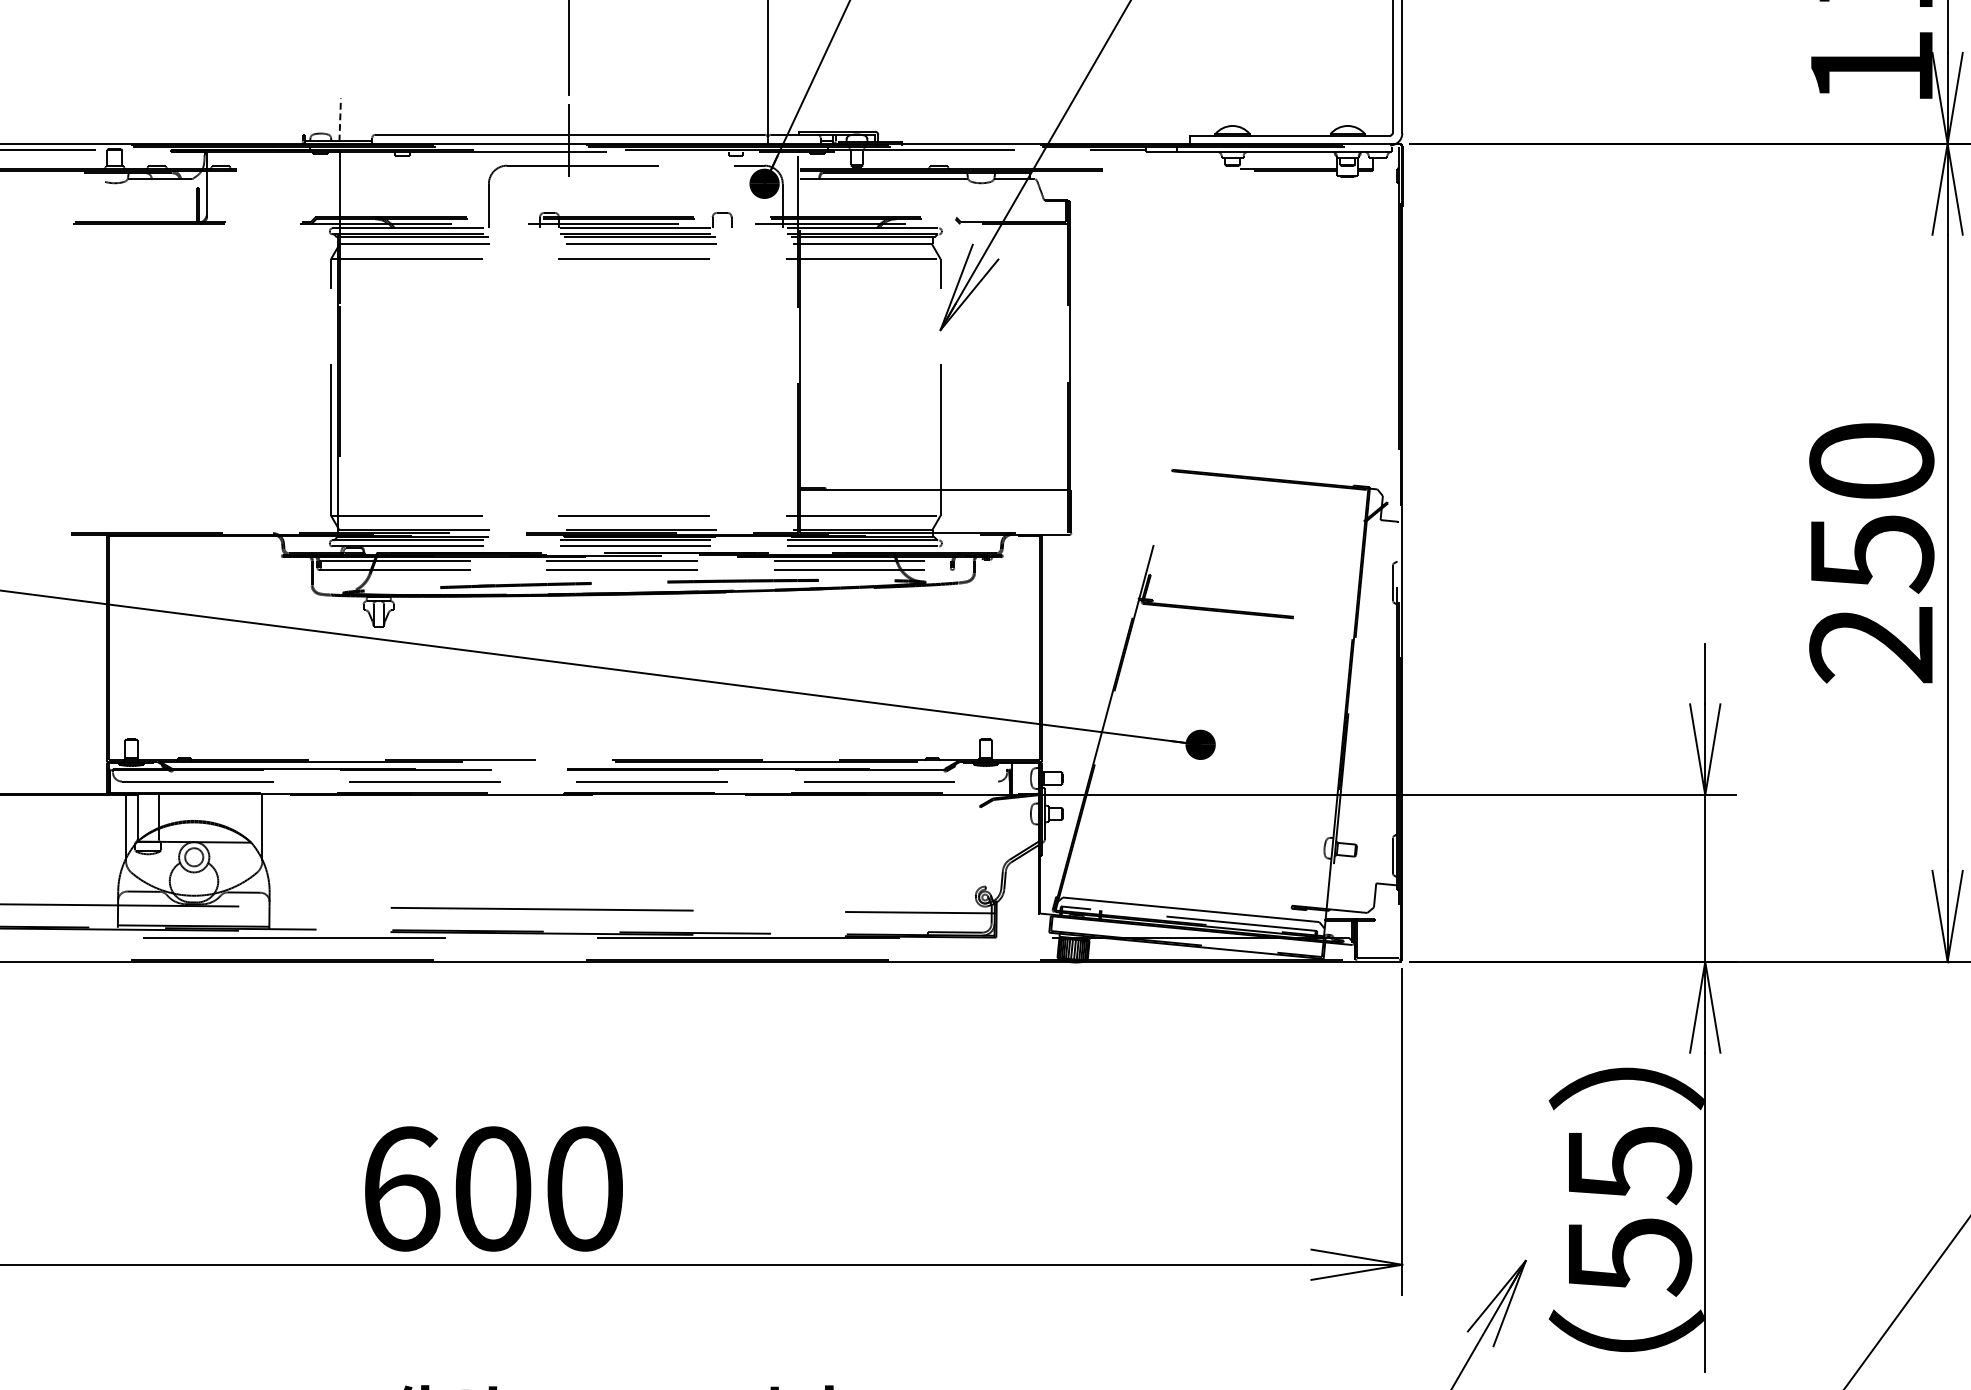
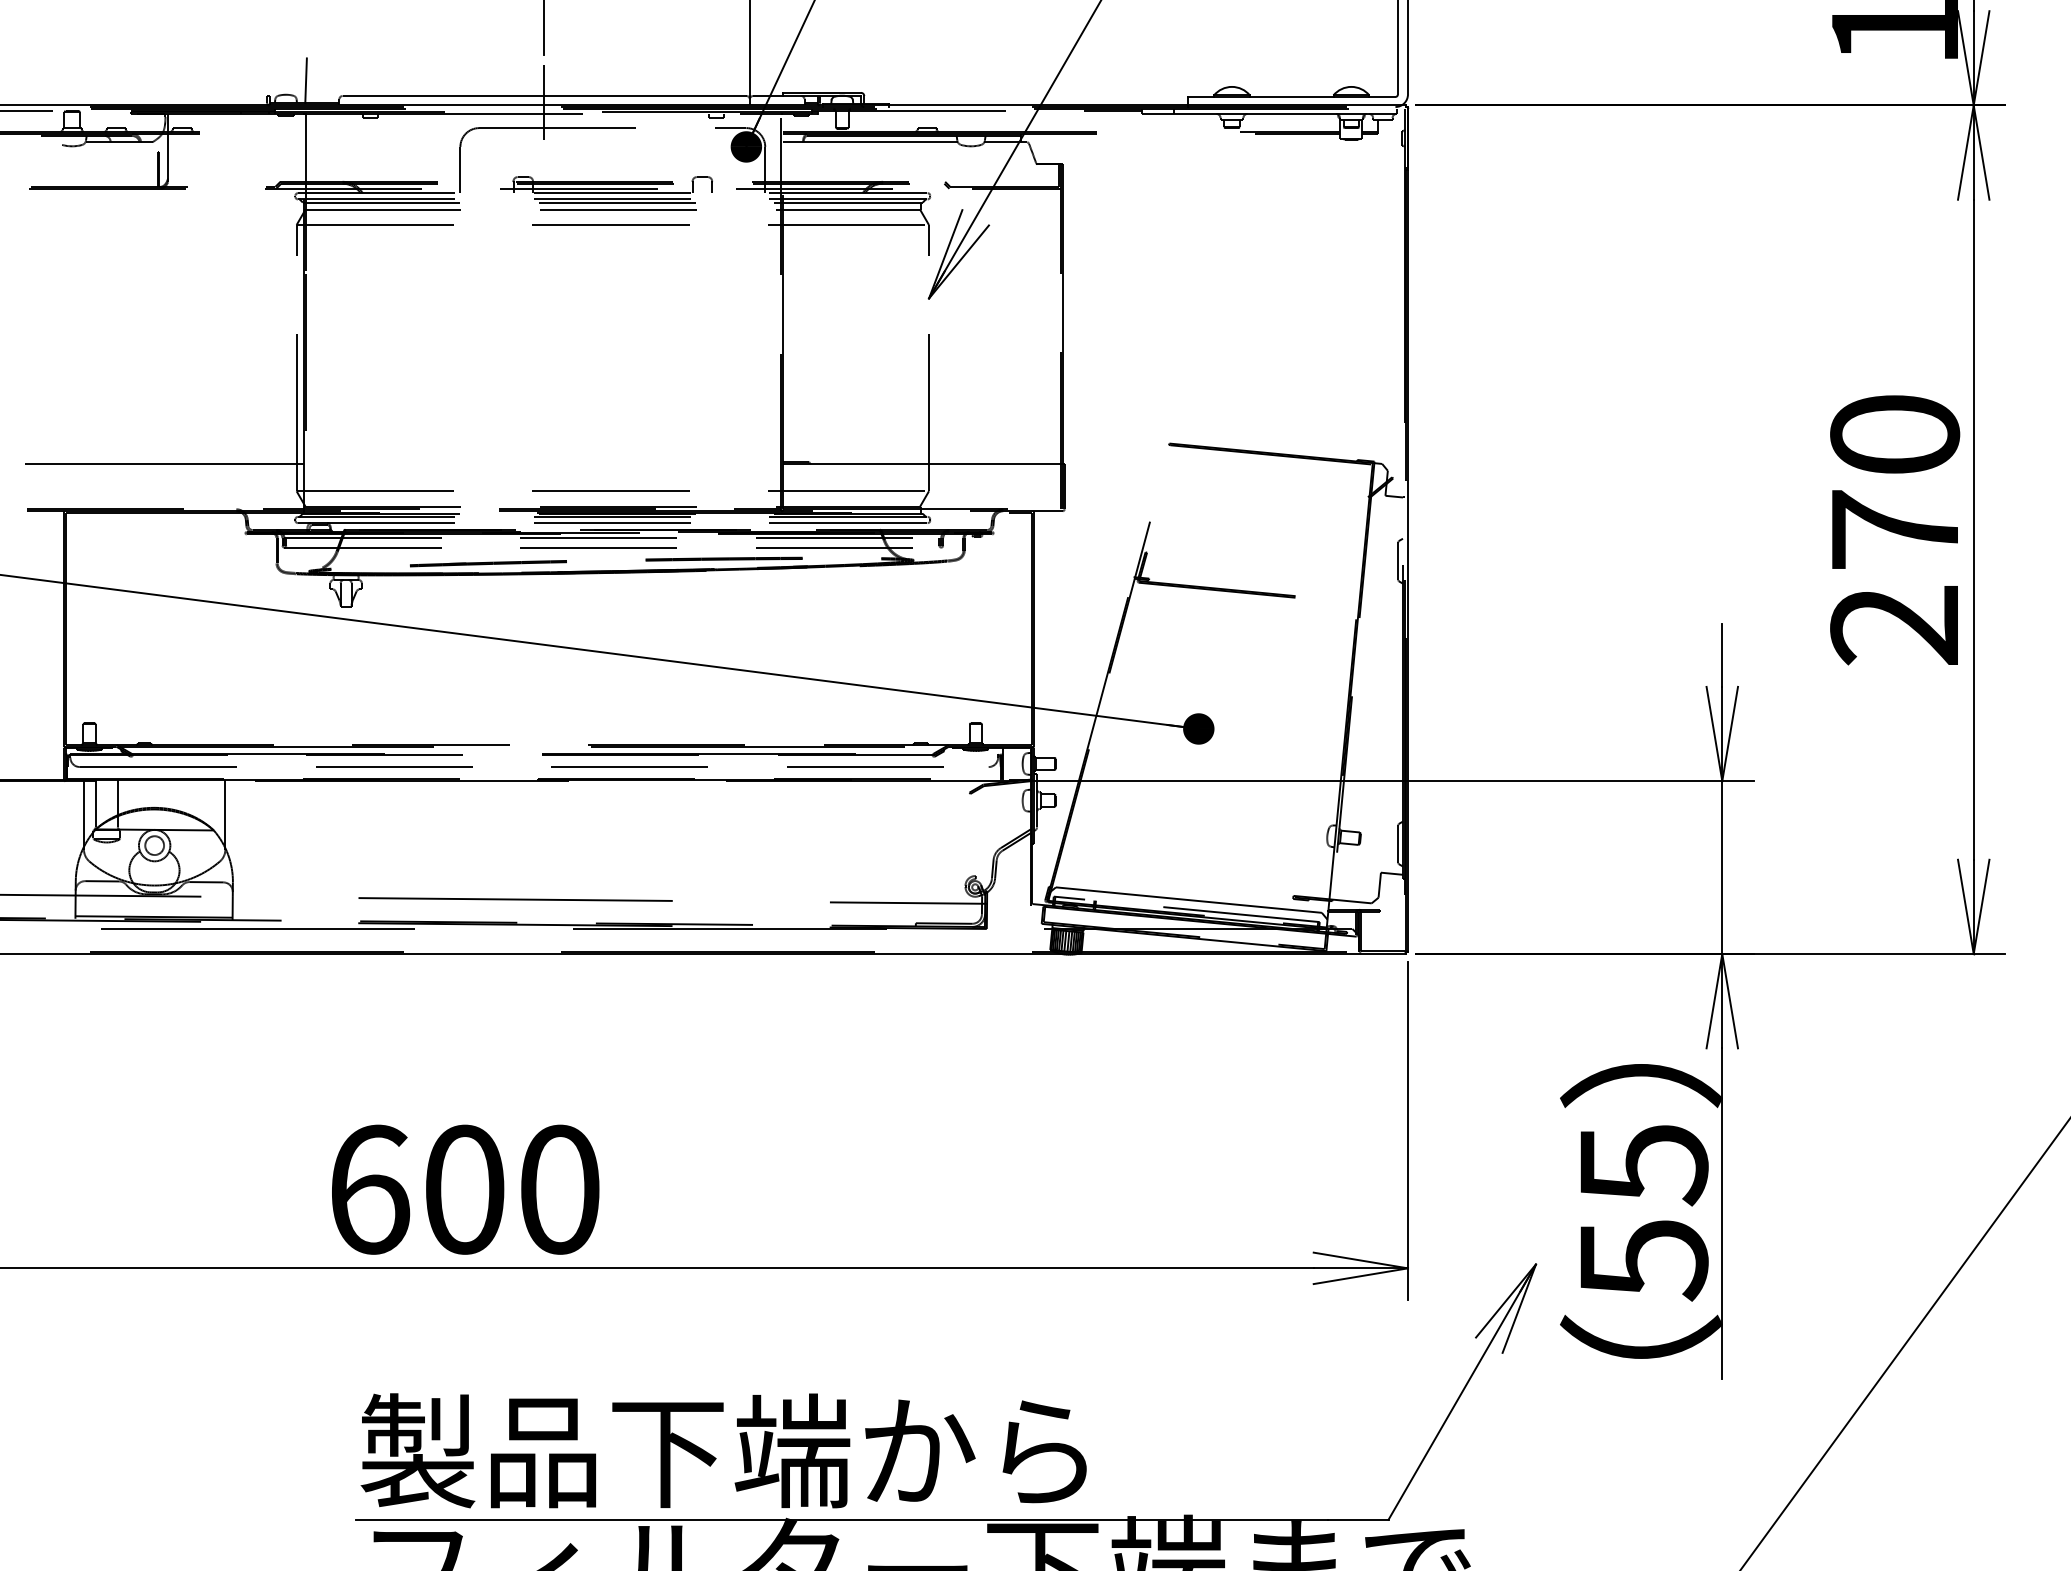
line: (340, 119) -> (306, 80), dashed -> solid
line: (203, 489) -> (164, 464), added
text: (1873, 554) -> (1896, 531), 250 -> 270

